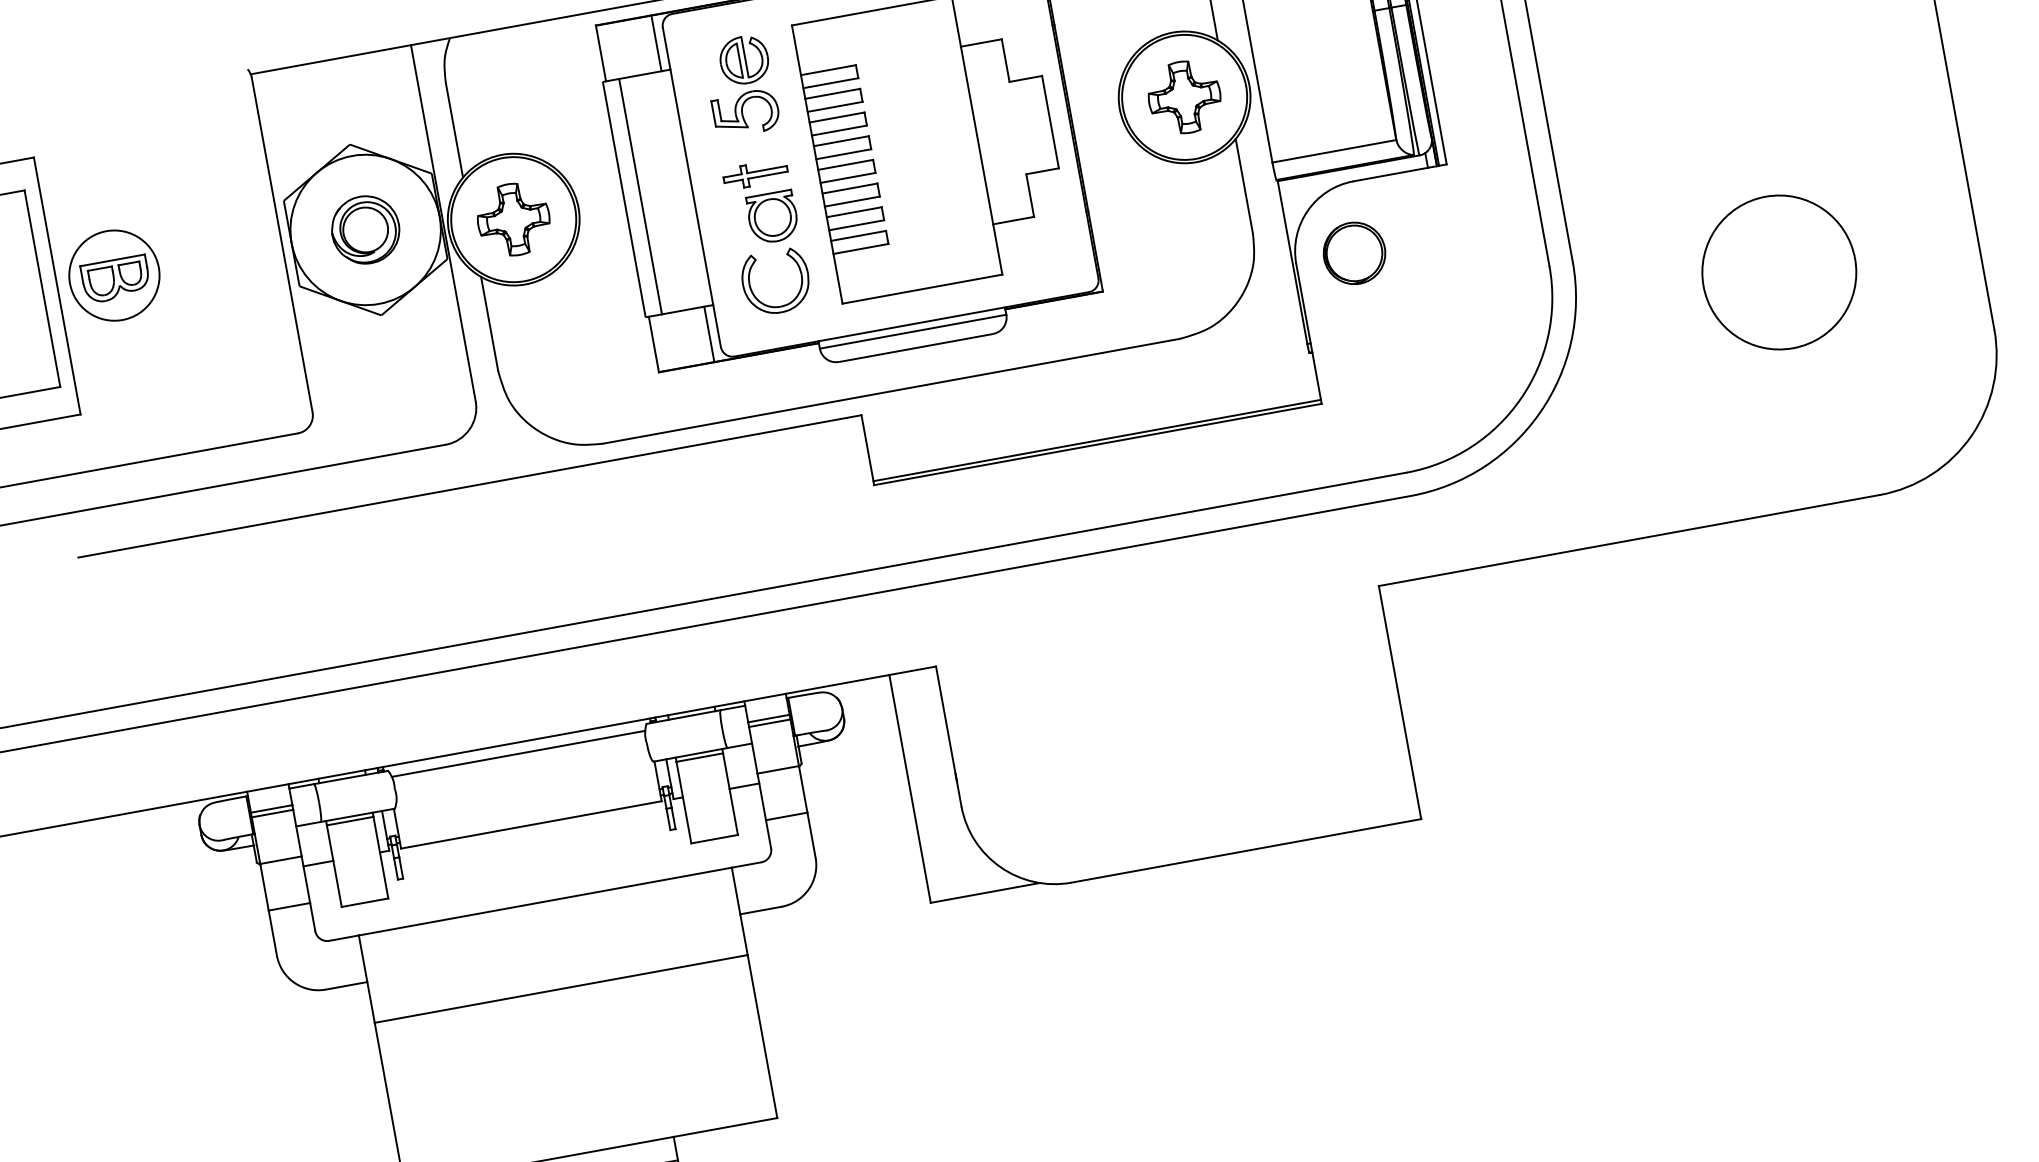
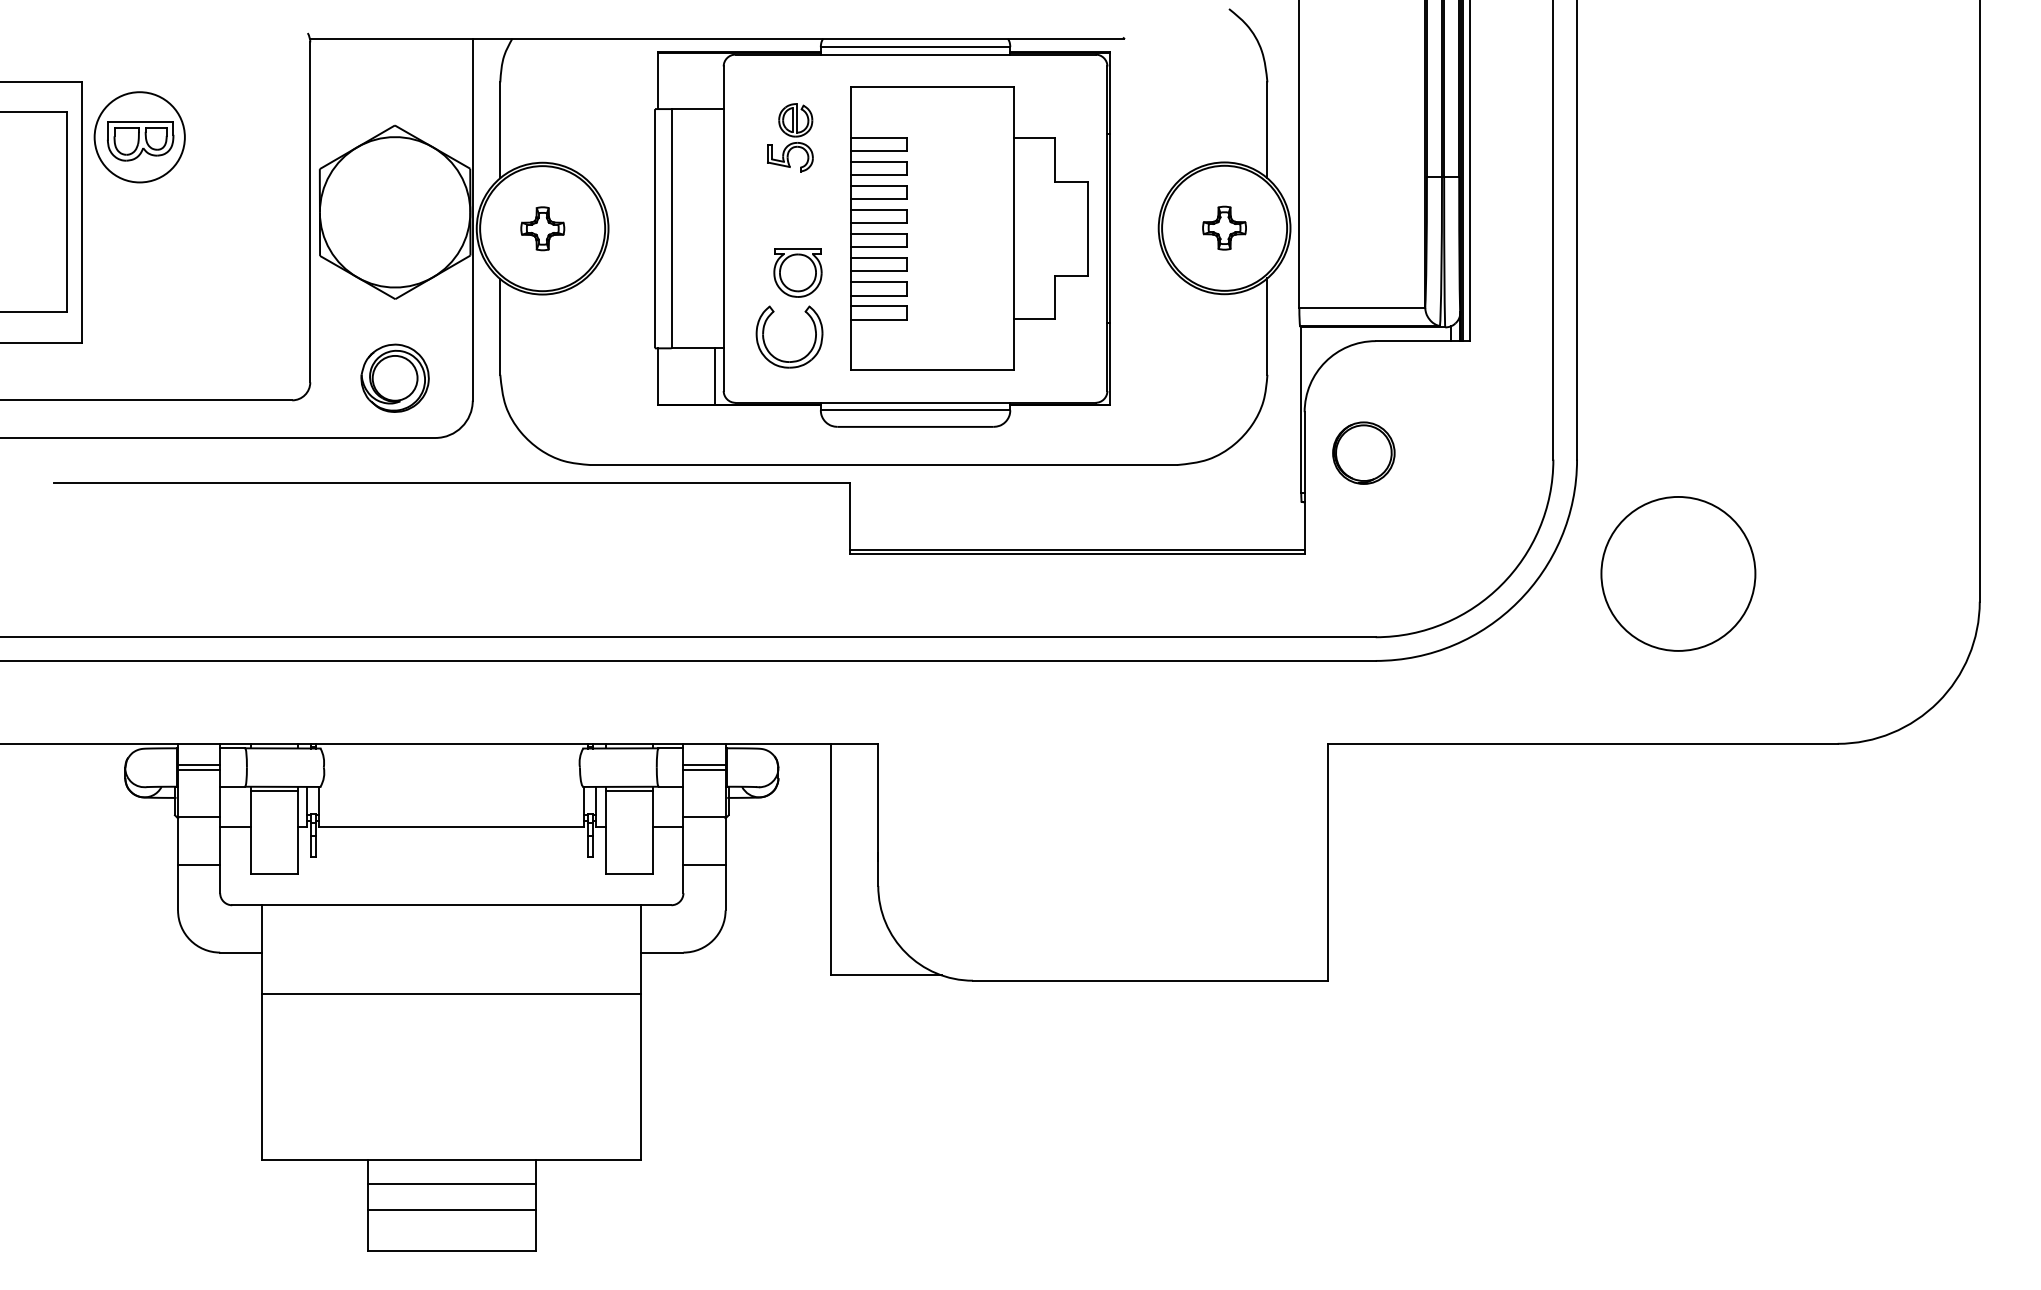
line: (656, 43) -> (714, 80), removed
part: (741, 85) -> (790, 137), size x0.7
part: (1184, 96) -> (1224, 227), size x0.6
part: (755, 174) -> (788, 227), removed
part: (513, 219) -> (542, 228), size x0.6
part: (364, 229) -> (394, 377), moved
part: (1354, 252) -> (1363, 452), moved
circle: (1779, 272) -> (1678, 573), moved
part: (114, 275) -> (139, 137), moved
line: (518, 754) -> (451, 755), removed

